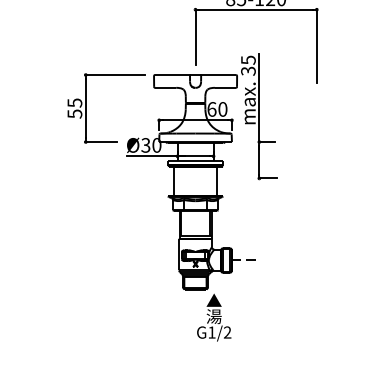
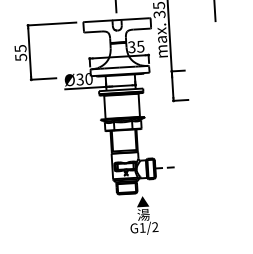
text: (217, 109) -> (136, 47), 60 -> 35

